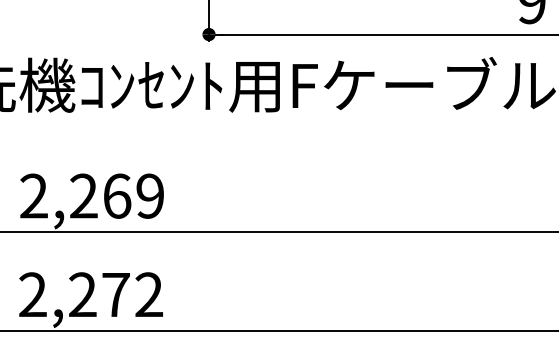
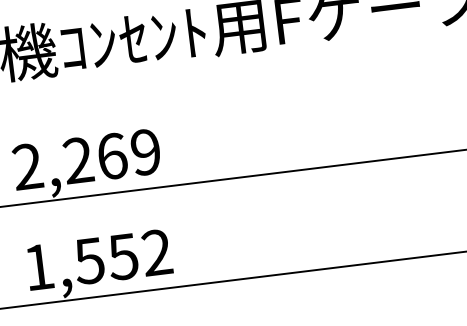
text: (74, 294) -> (81, 261), 2,272 -> 1,552

